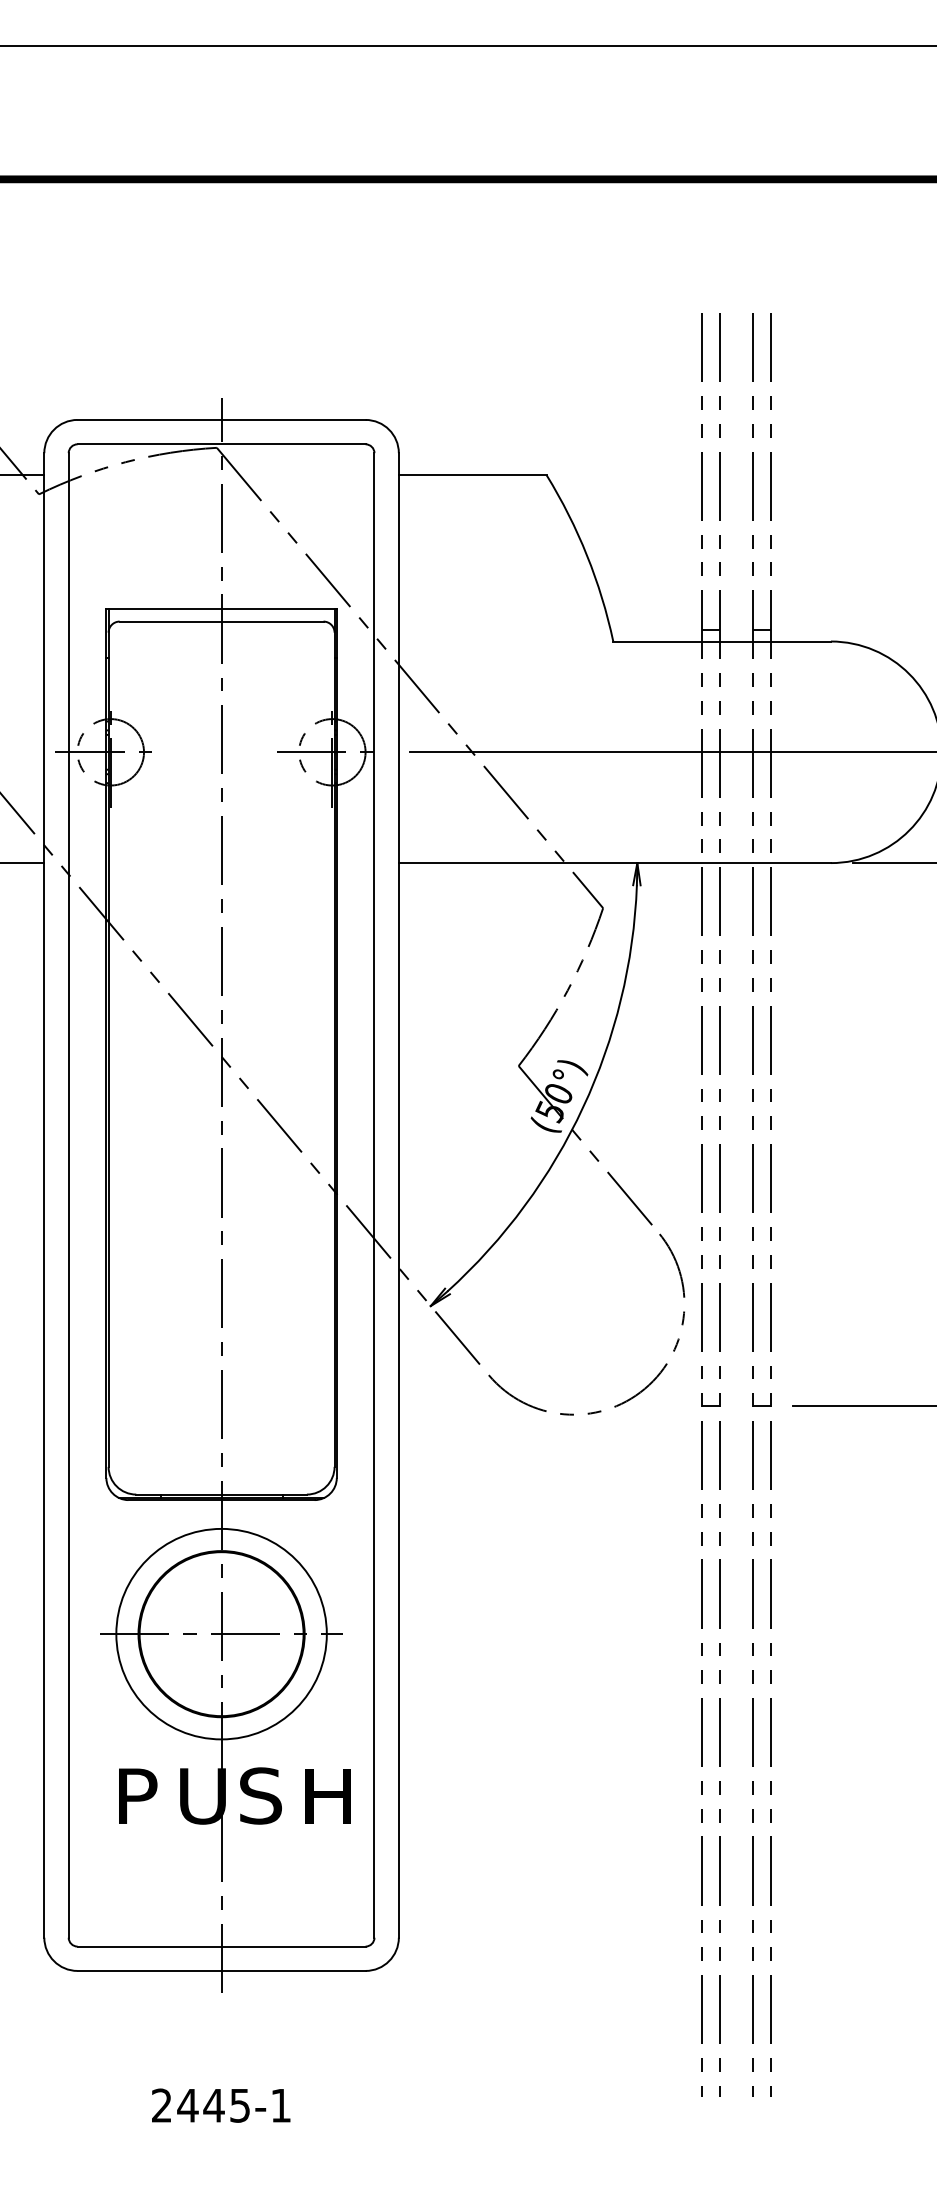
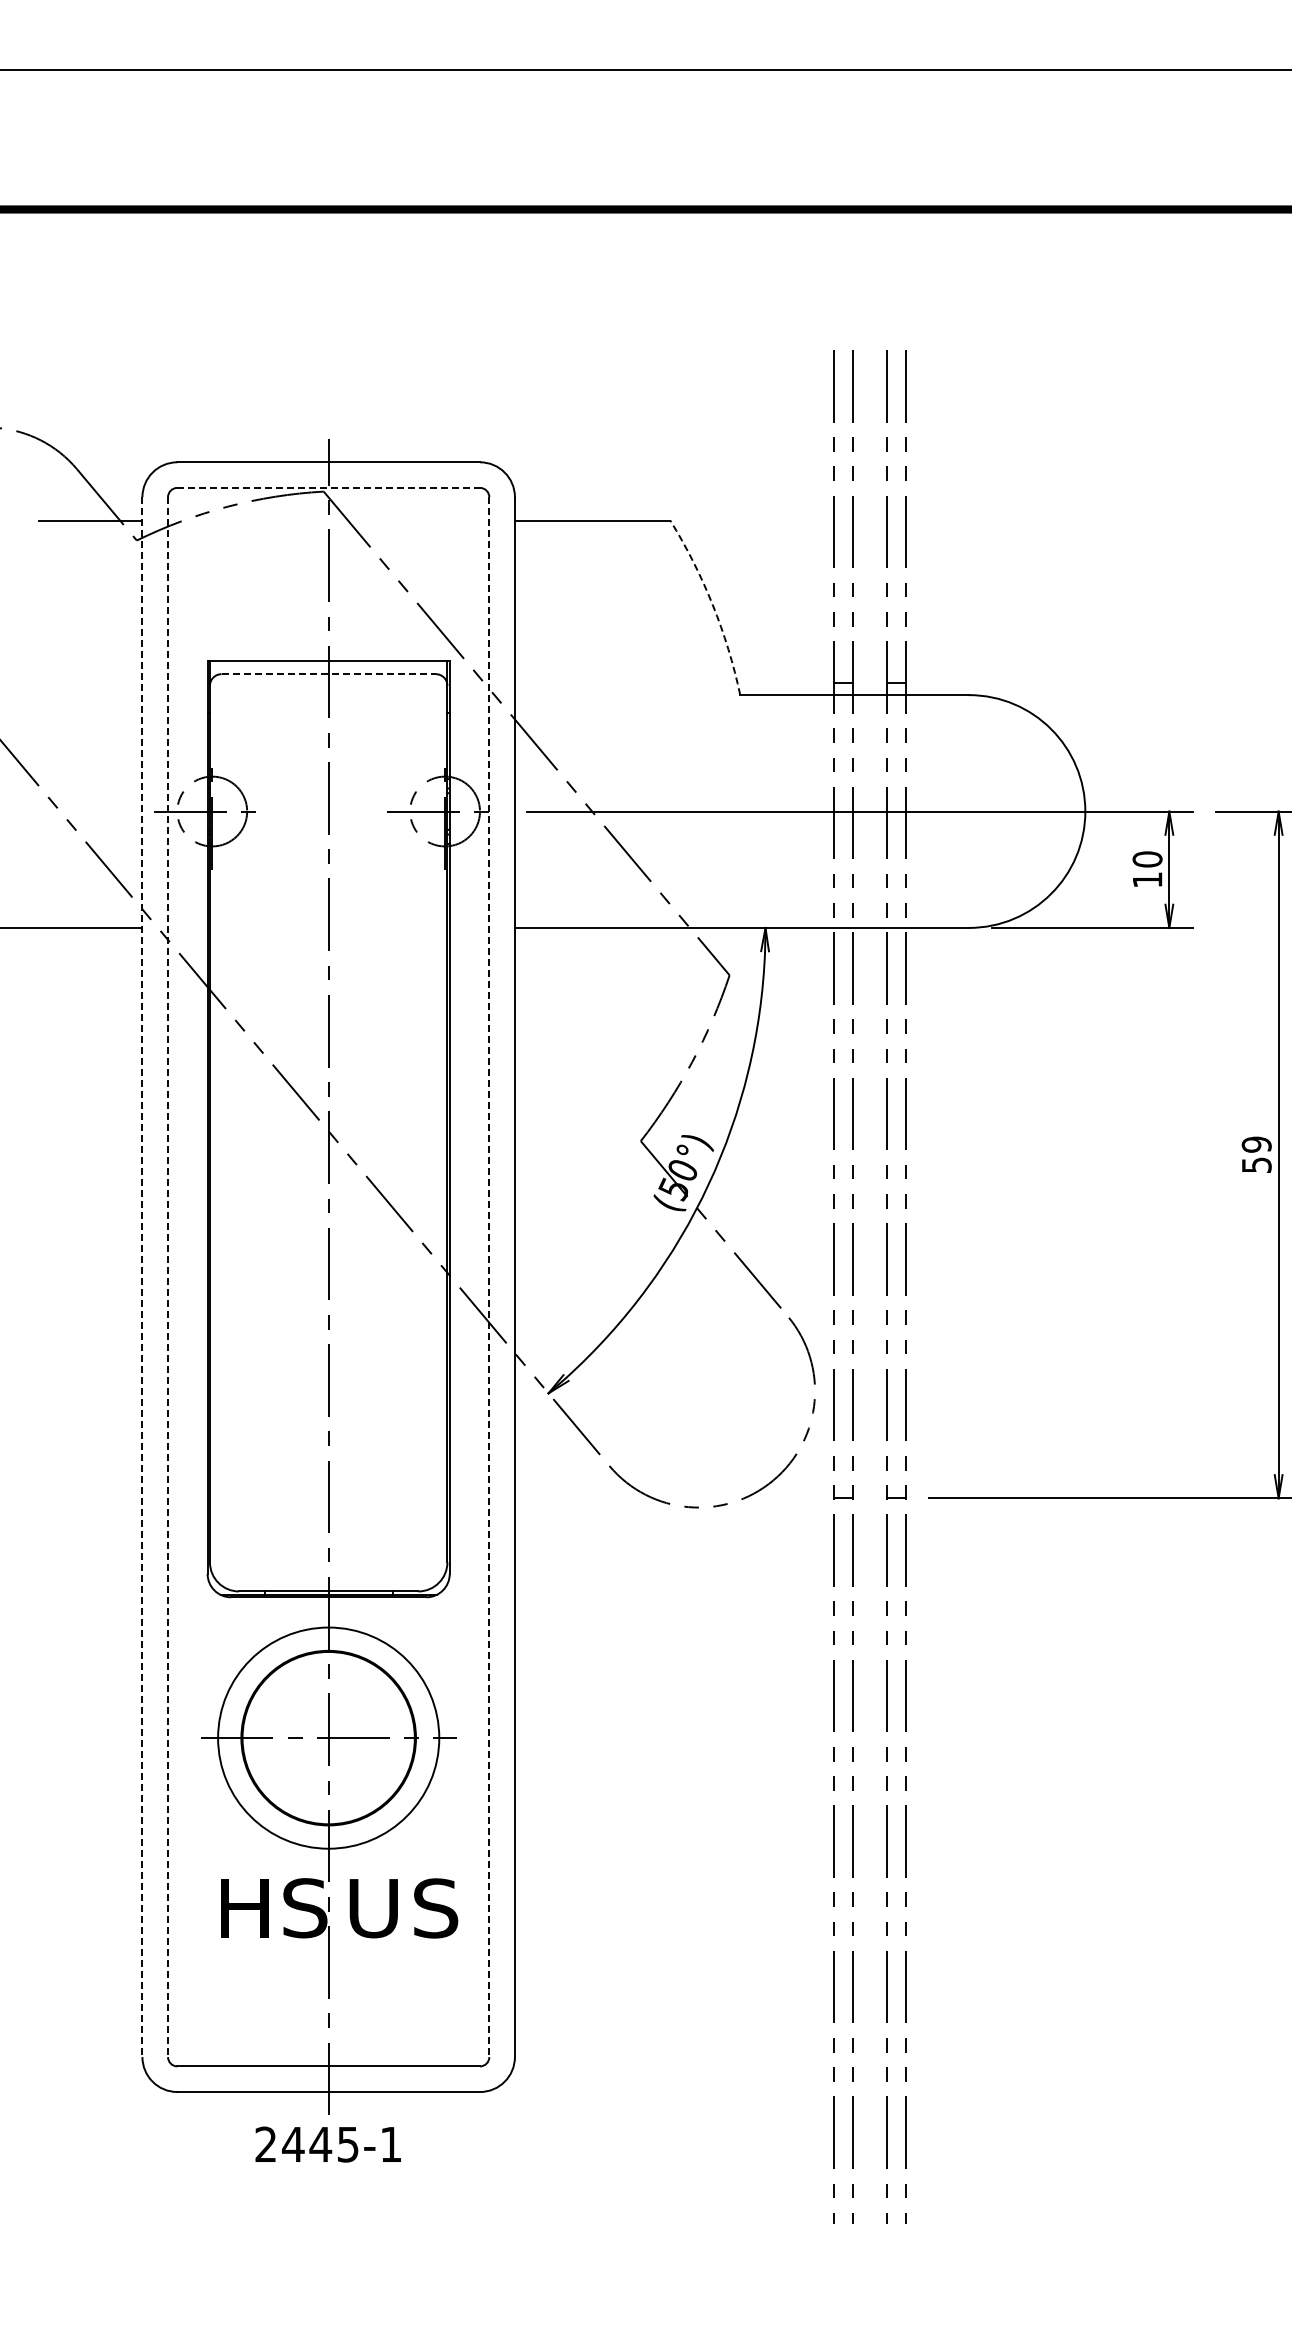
line: (222, 443) -> (329, 487), solid -> dashed
arc: (586, 555) -> (712, 604), solid -> dashed
line: (222, 621) -> (329, 674), solid -> dashed
line: (44, 1195) -> (142, 1277), solid -> dashed
line: (69, 1195) -> (168, 1277), solid -> dashed
line: (374, 1195) -> (489, 1277), solid -> dashed
text: (141, 1796) -> (244, 1908), P -> H
text: (202, 1796) -> (308, 1908), U -> S
text: (263, 1796) -> (372, 1908), S -> U
text: (327, 1796) -> (439, 1908), H -> S
text: (220, 2105) -> (327, 2144), moved

